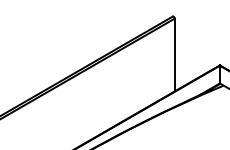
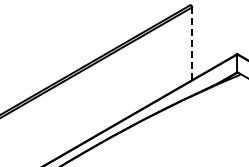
line: (175, 54) -> (192, 43), solid -> dashed

